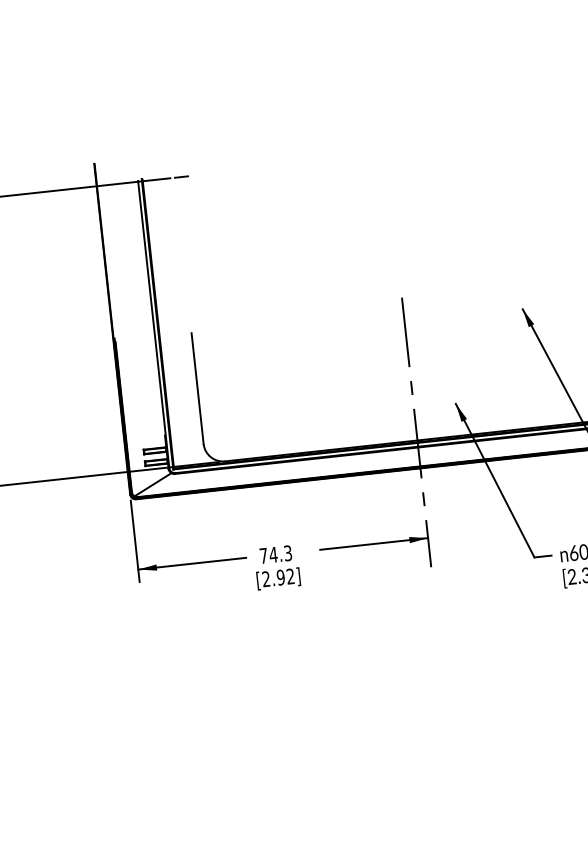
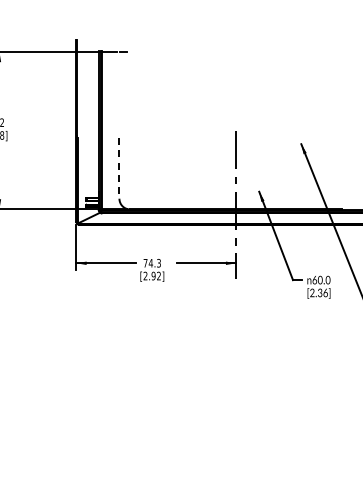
line: (197, 389) -> (119, 168), solid -> dashed

